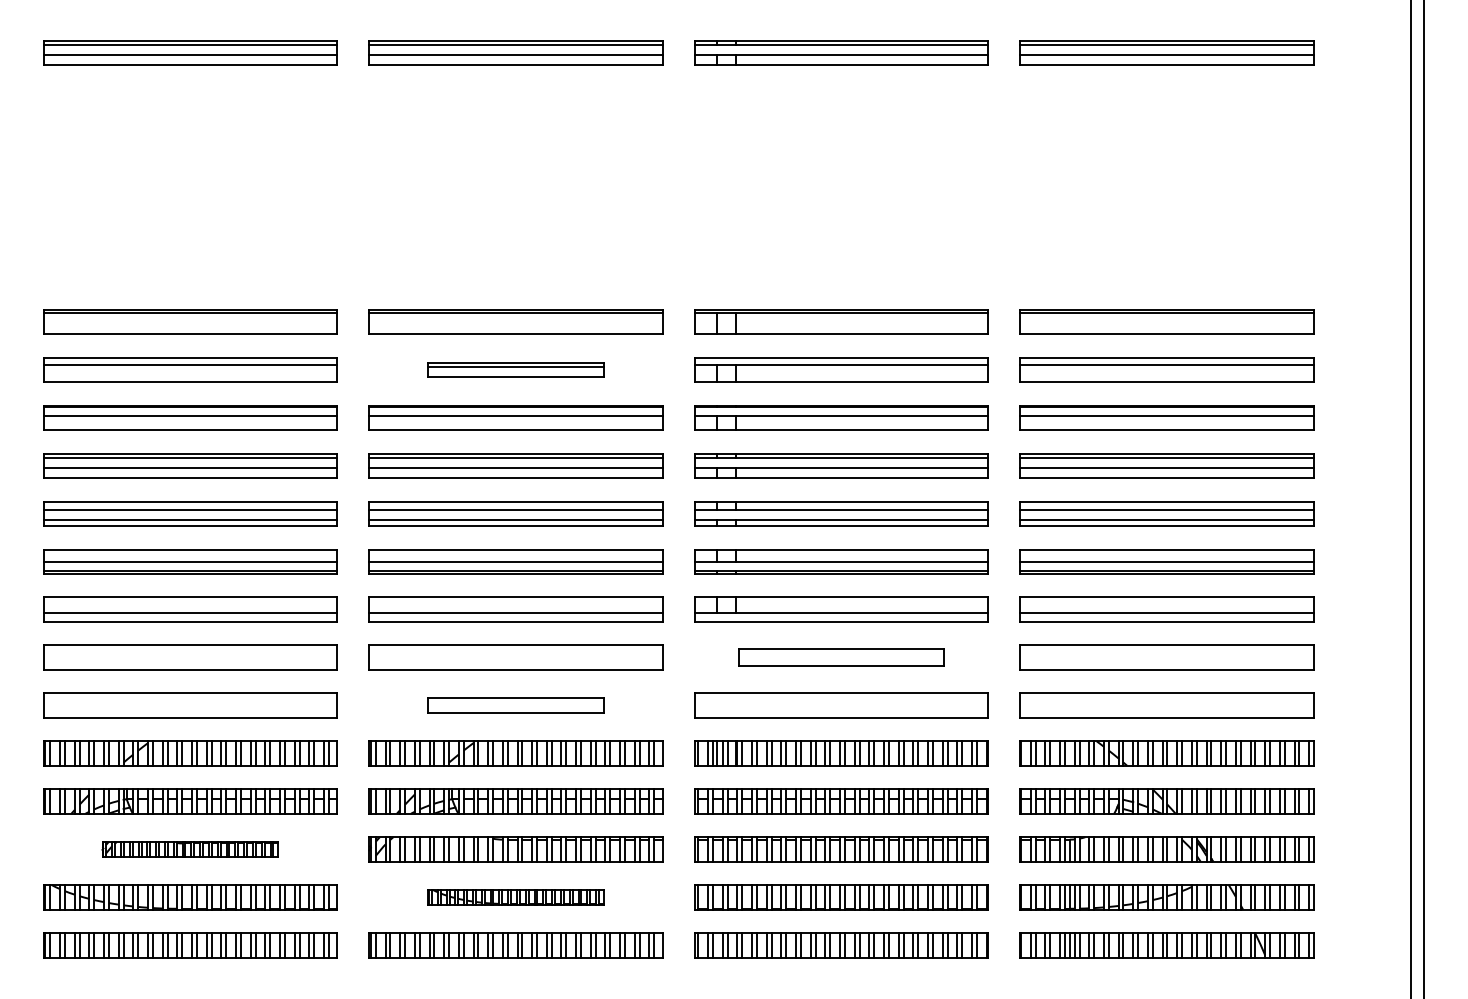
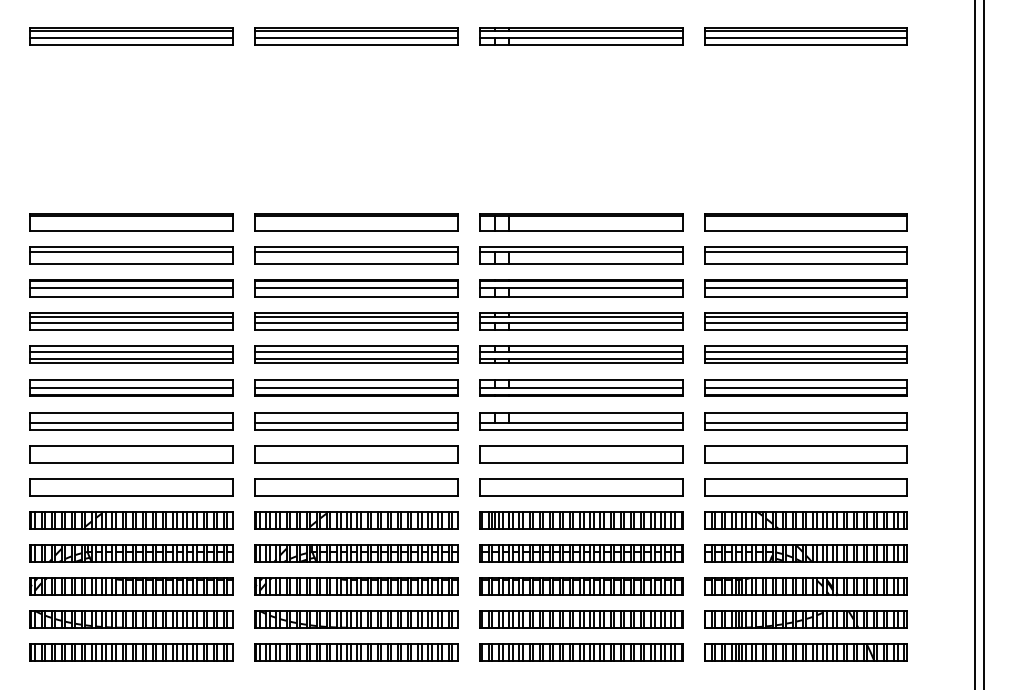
part: (516, 369) -> (356, 255), size x1.67
part: (841, 658) -> (581, 454), size x1.43
part: (516, 705) -> (356, 487), size x1.67
part: (190, 849) -> (131, 586), size x1.67
part: (516, 896) -> (356, 619), size x1.67

